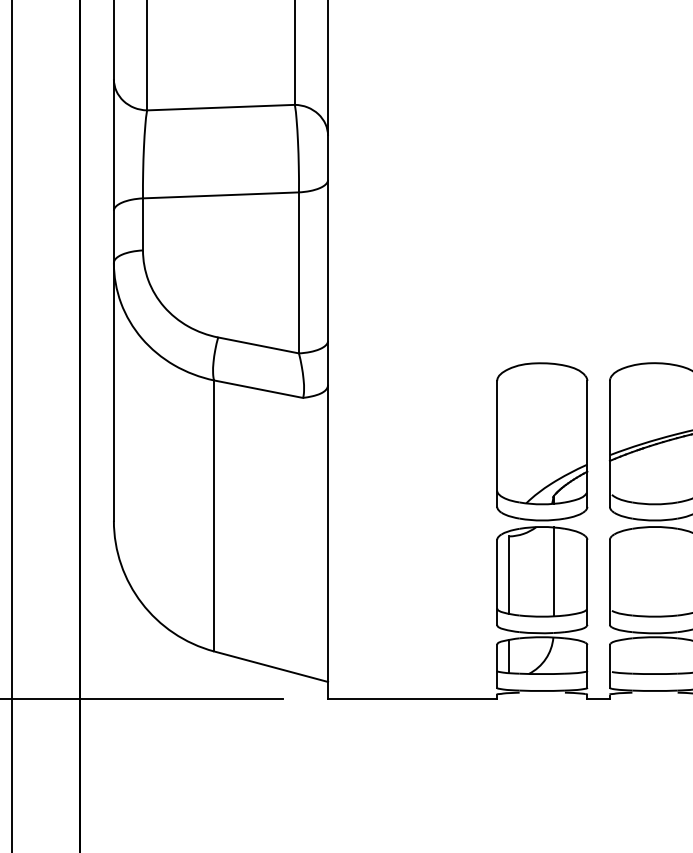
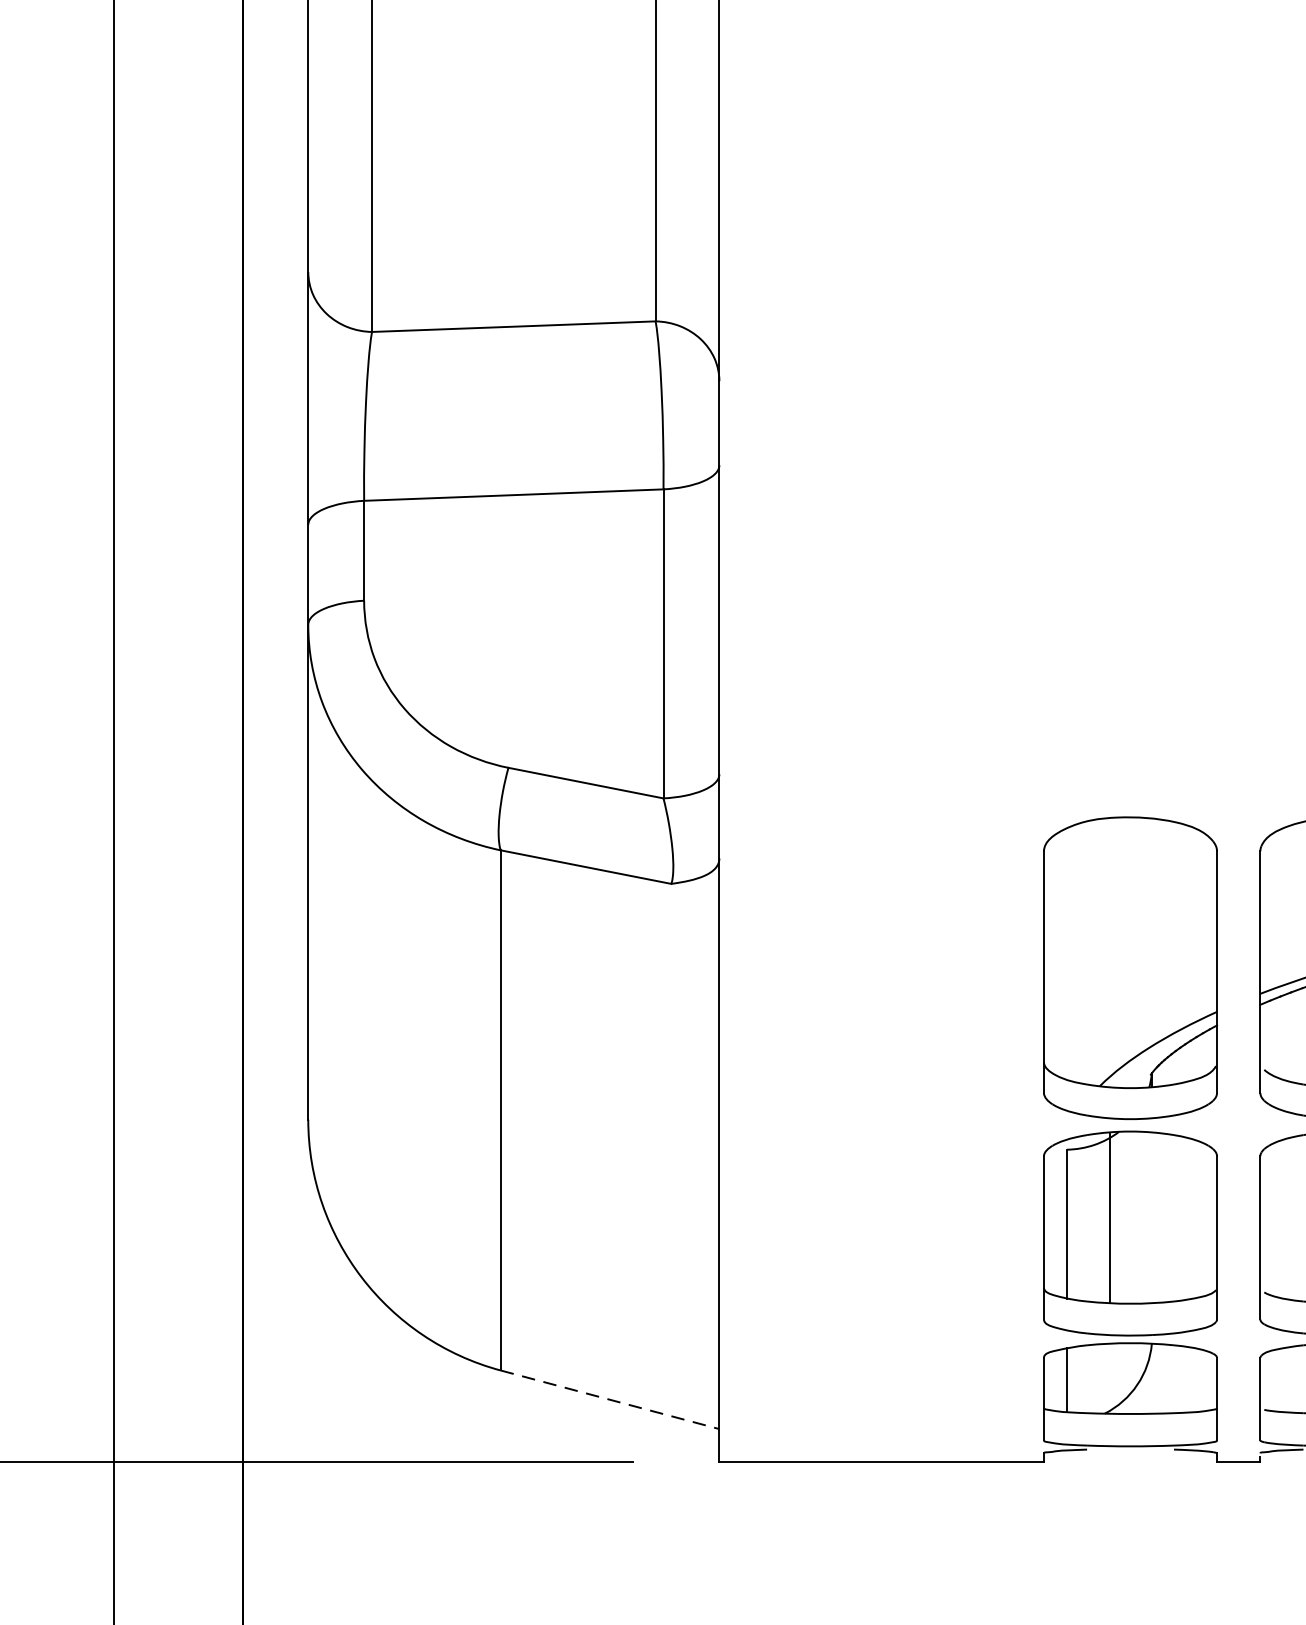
line: (553, 571) -> (1109, 1217), moved
line: (271, 666) -> (610, 1399), solid -> dashed

